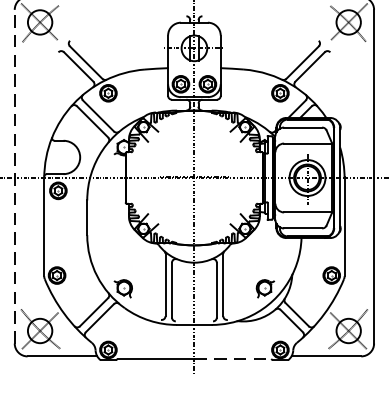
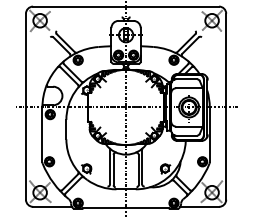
line: (13, 176) -> (25, 106), dashed -> solid
line: (234, 359) -> (148, 208), dashed -> solid

